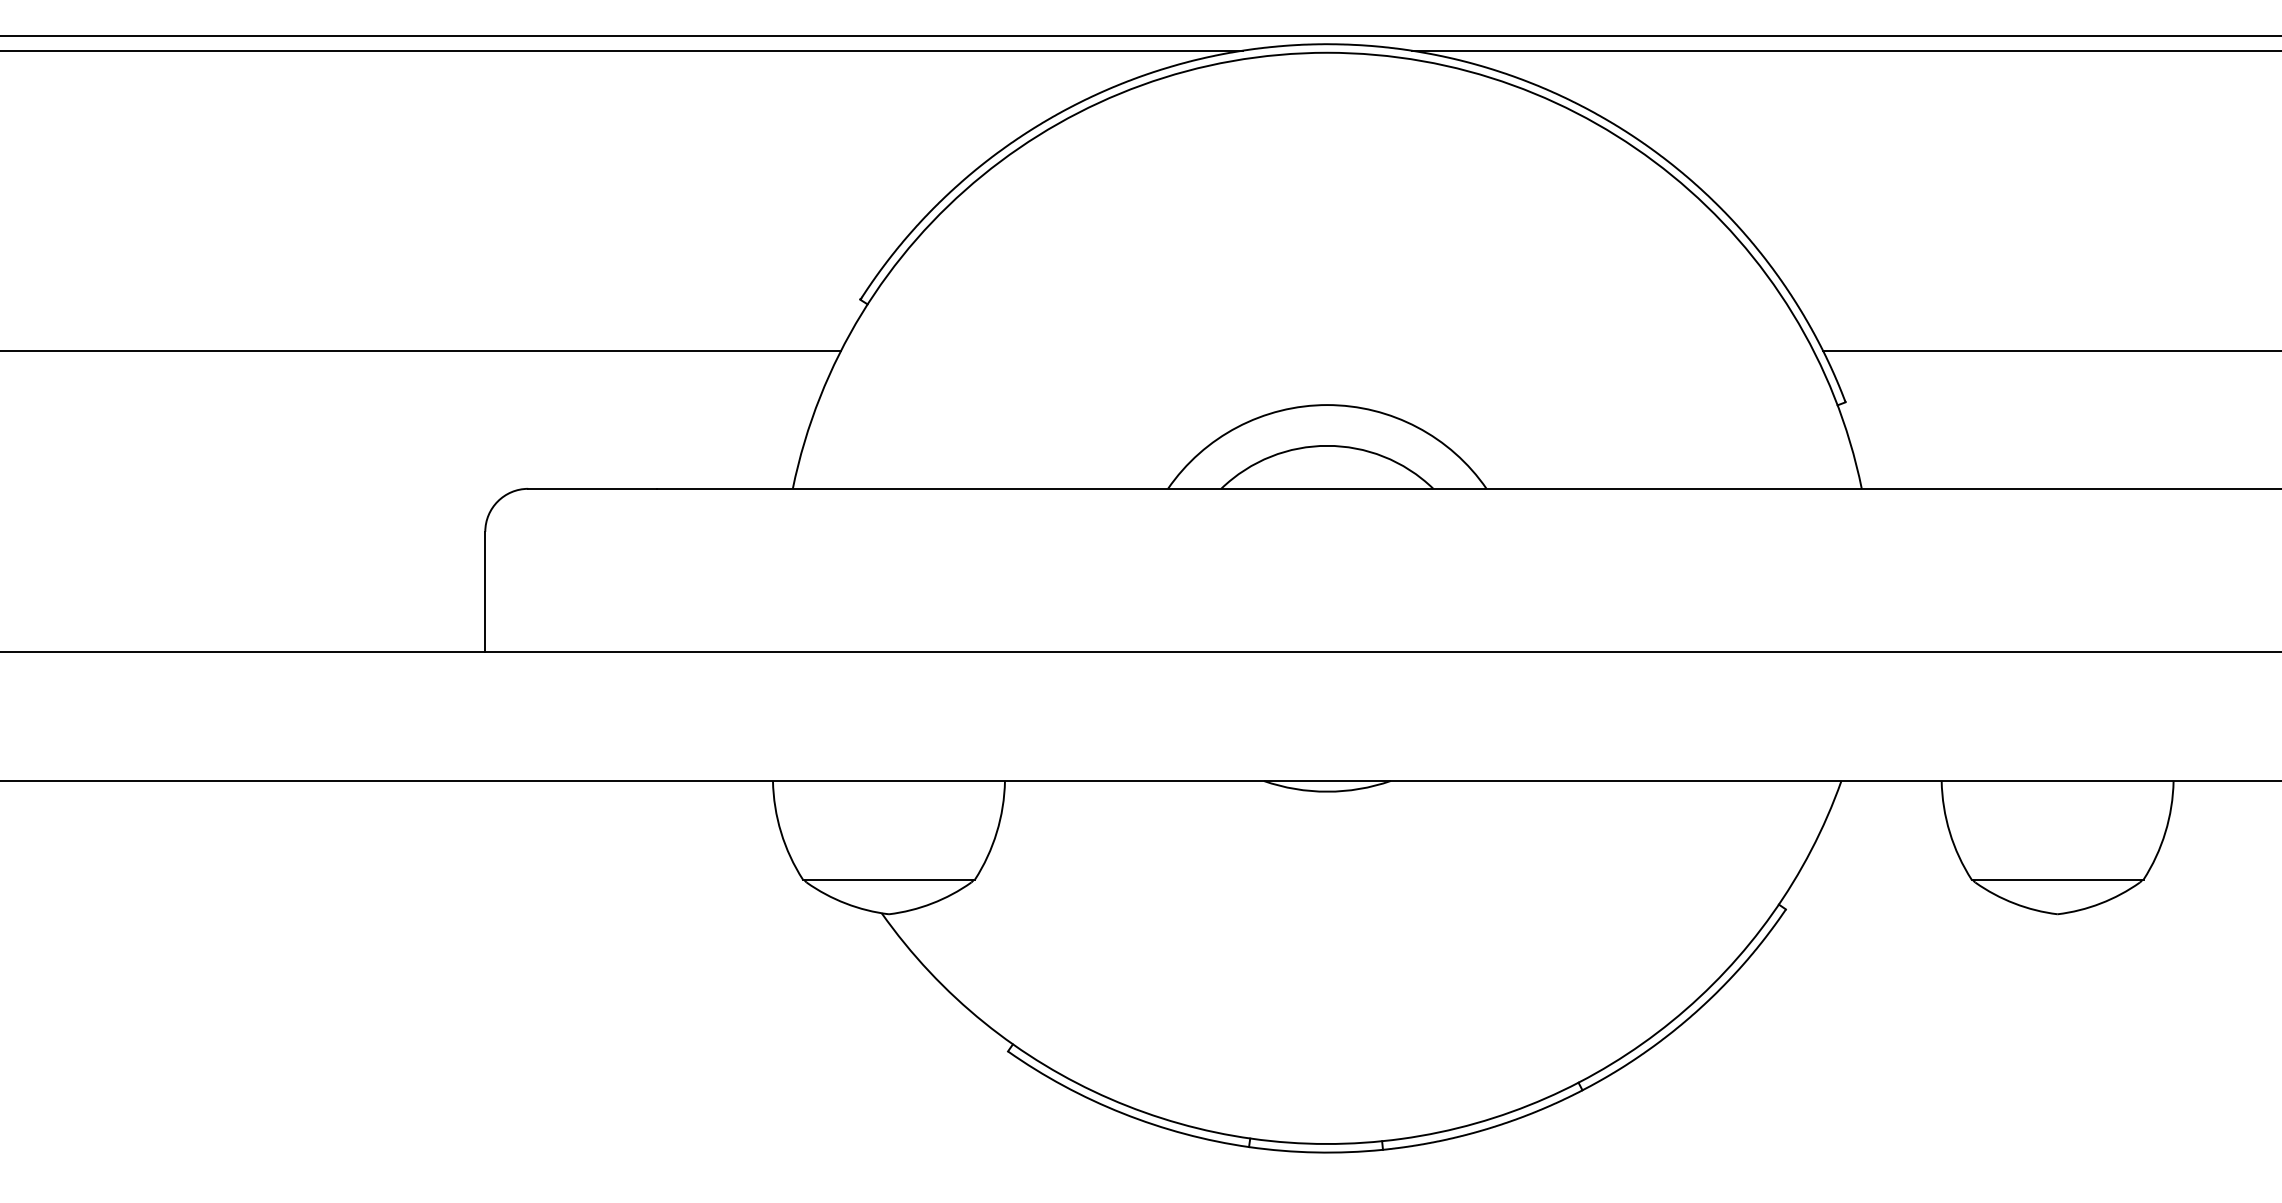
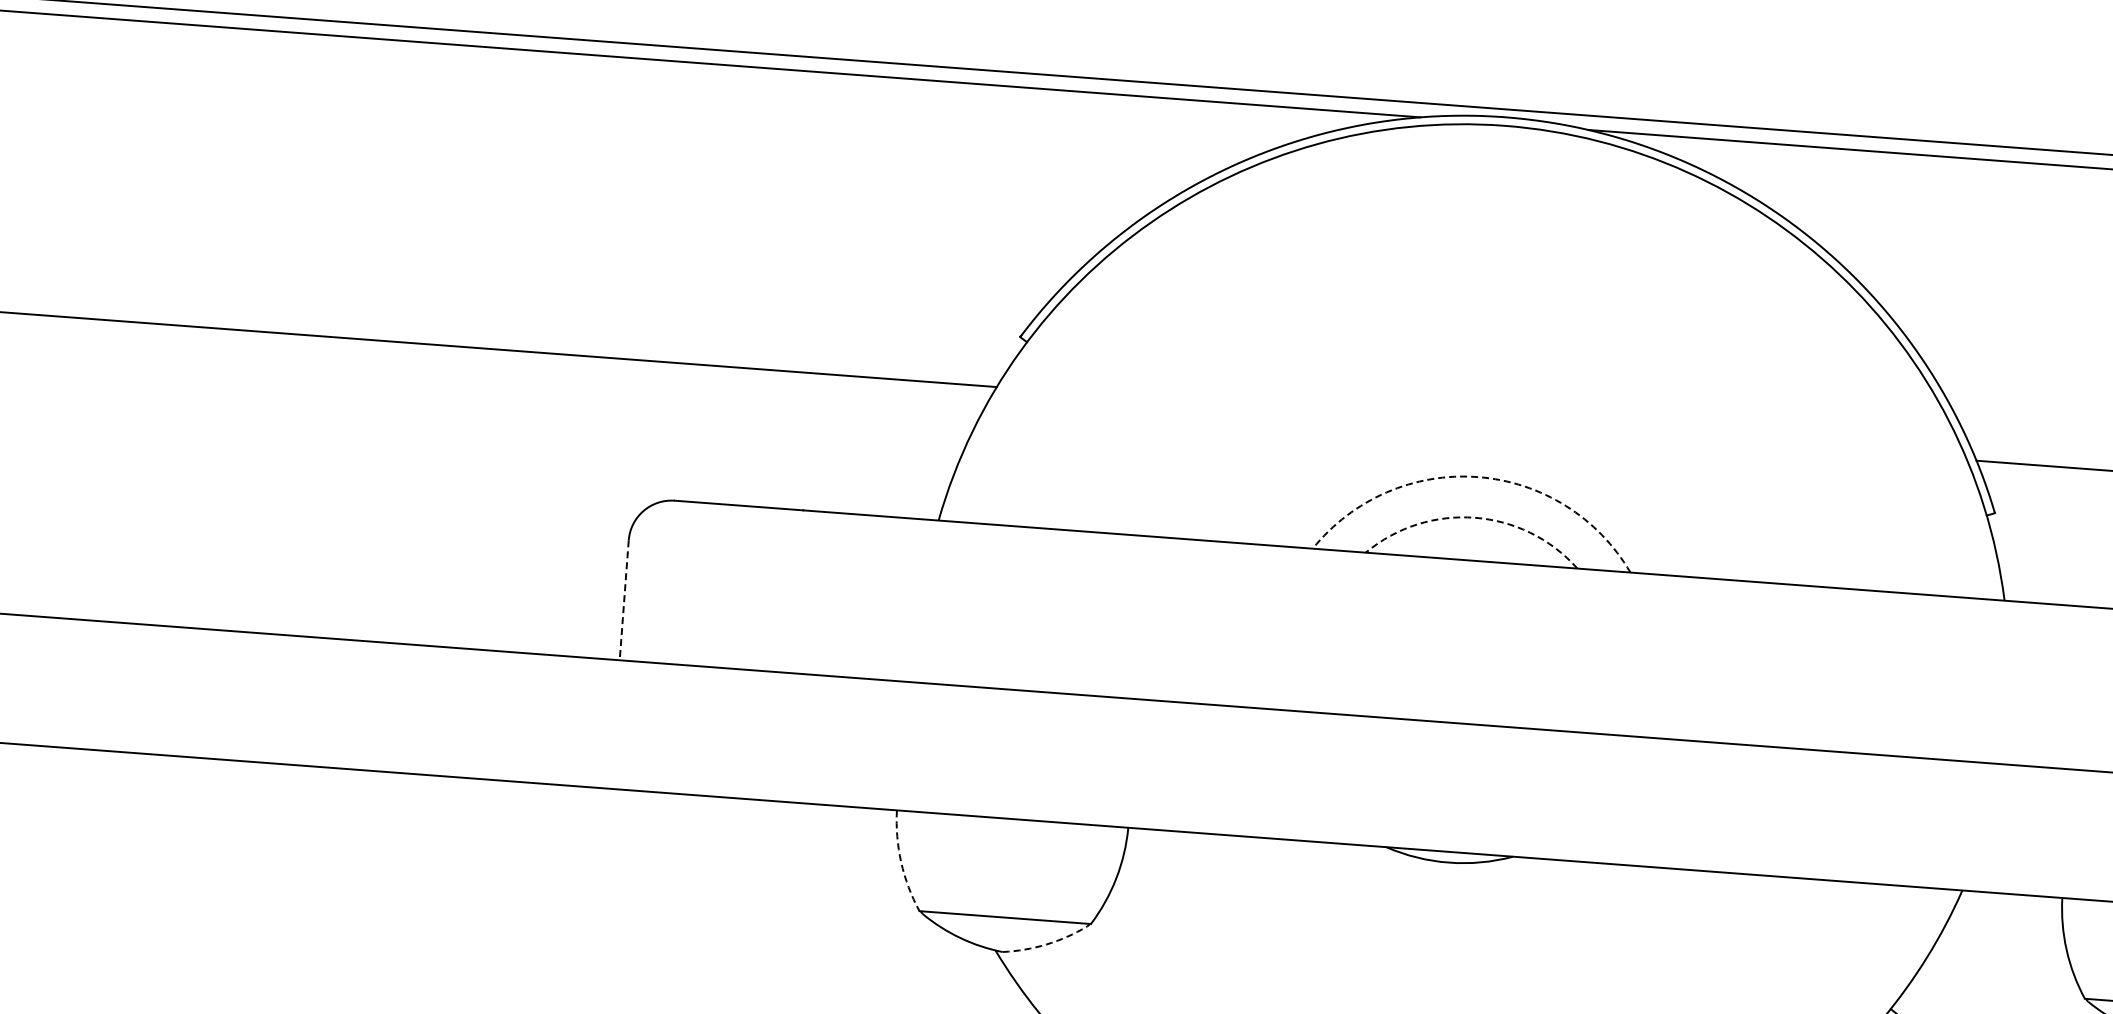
arc: (1327, 405) -> (1478, 477), solid -> dashed
arc: (1327, 445) -> (1475, 517), solid -> dashed
line: (485, 592) -> (624, 600), solid -> dashed
arc: (781, 832) -> (901, 862), solid -> dashed
arc: (932, 903) -> (1046, 944), solid -> dashed

